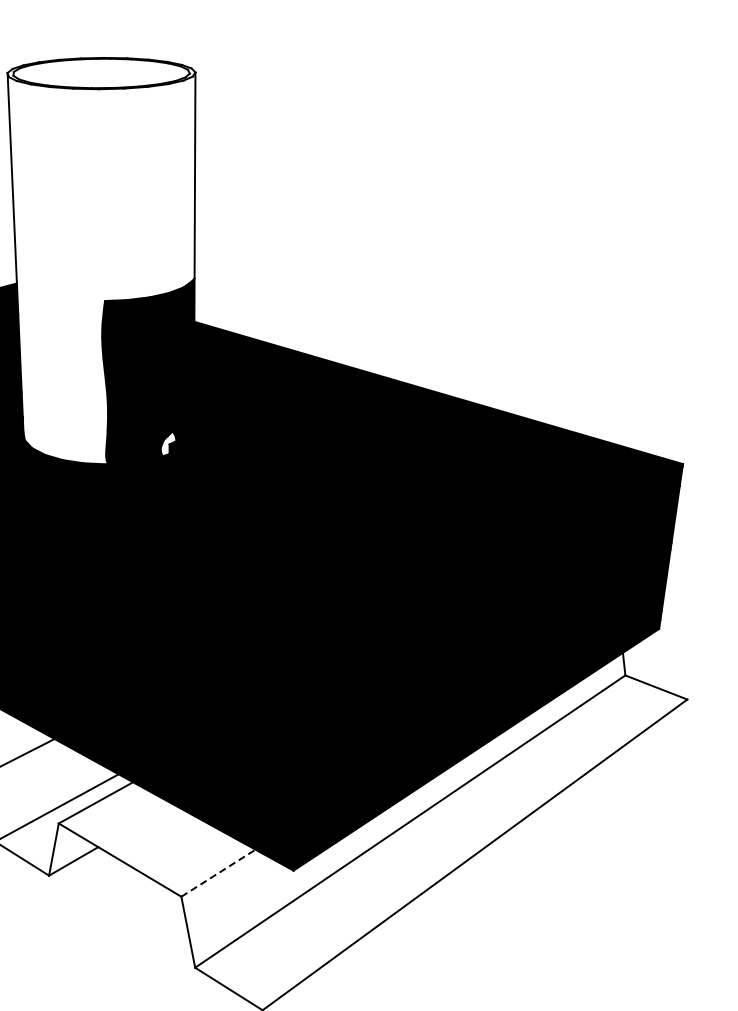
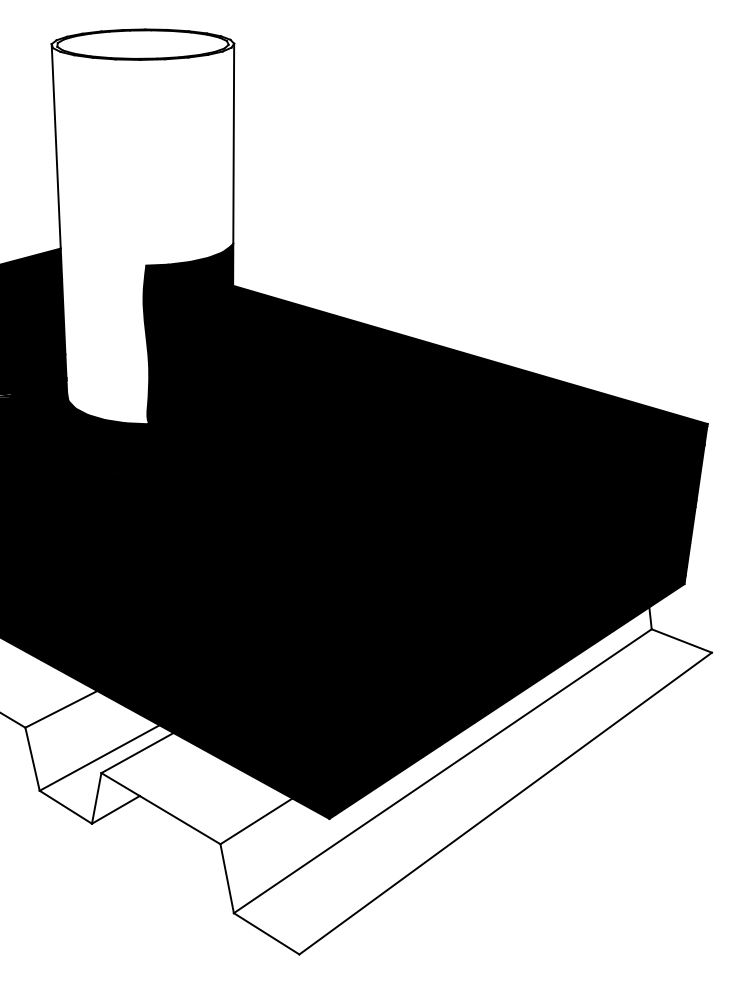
fill: (168, 444) -> (207, 404), added
line: (218, 873) -> (256, 821), dashed -> solid

